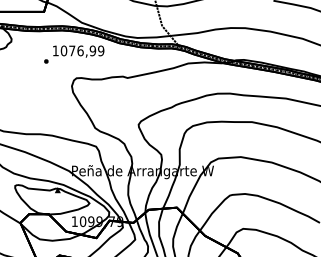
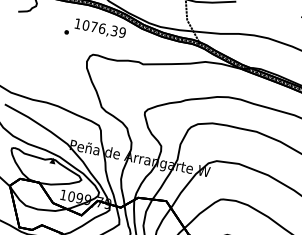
text: (92, 50) -> (114, 30), 1076,99 -> 1076,39

